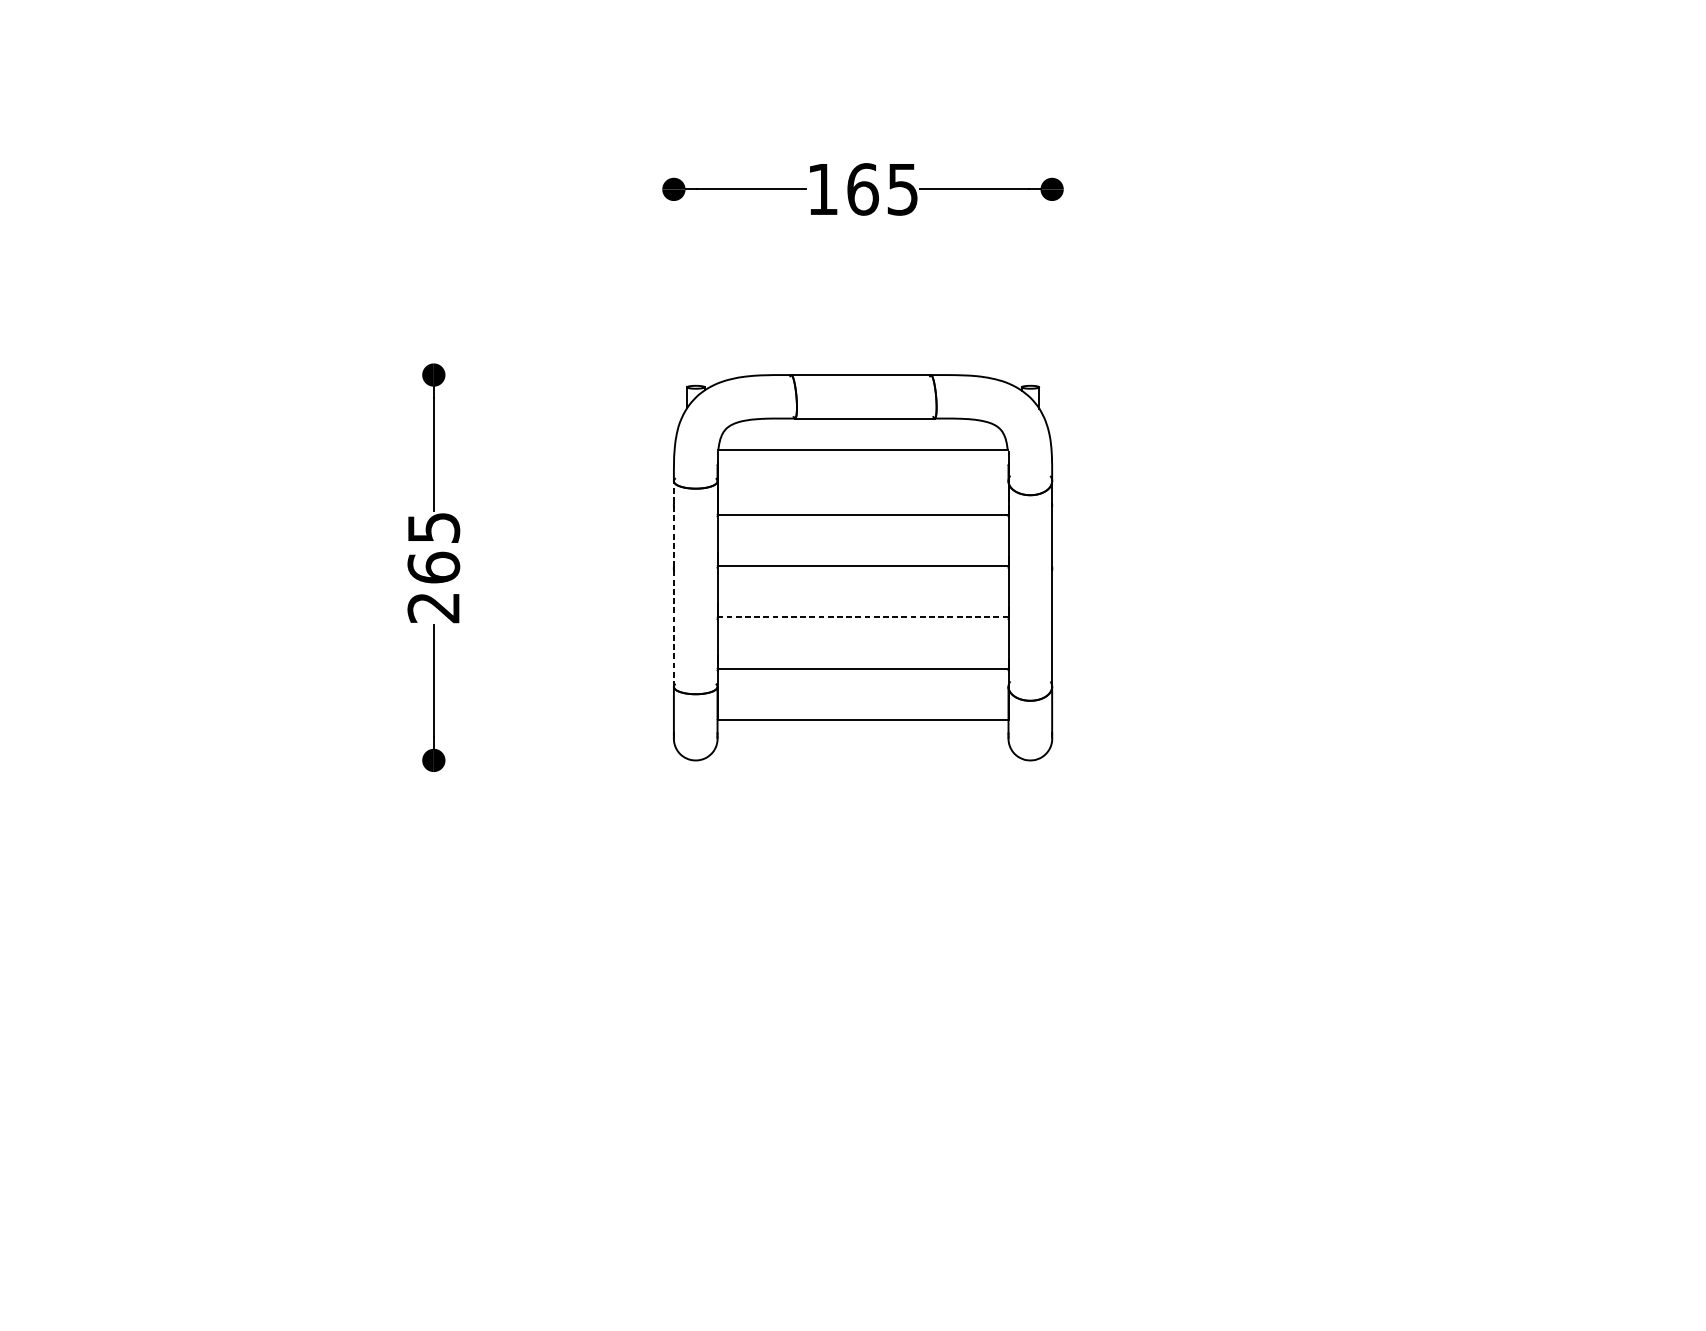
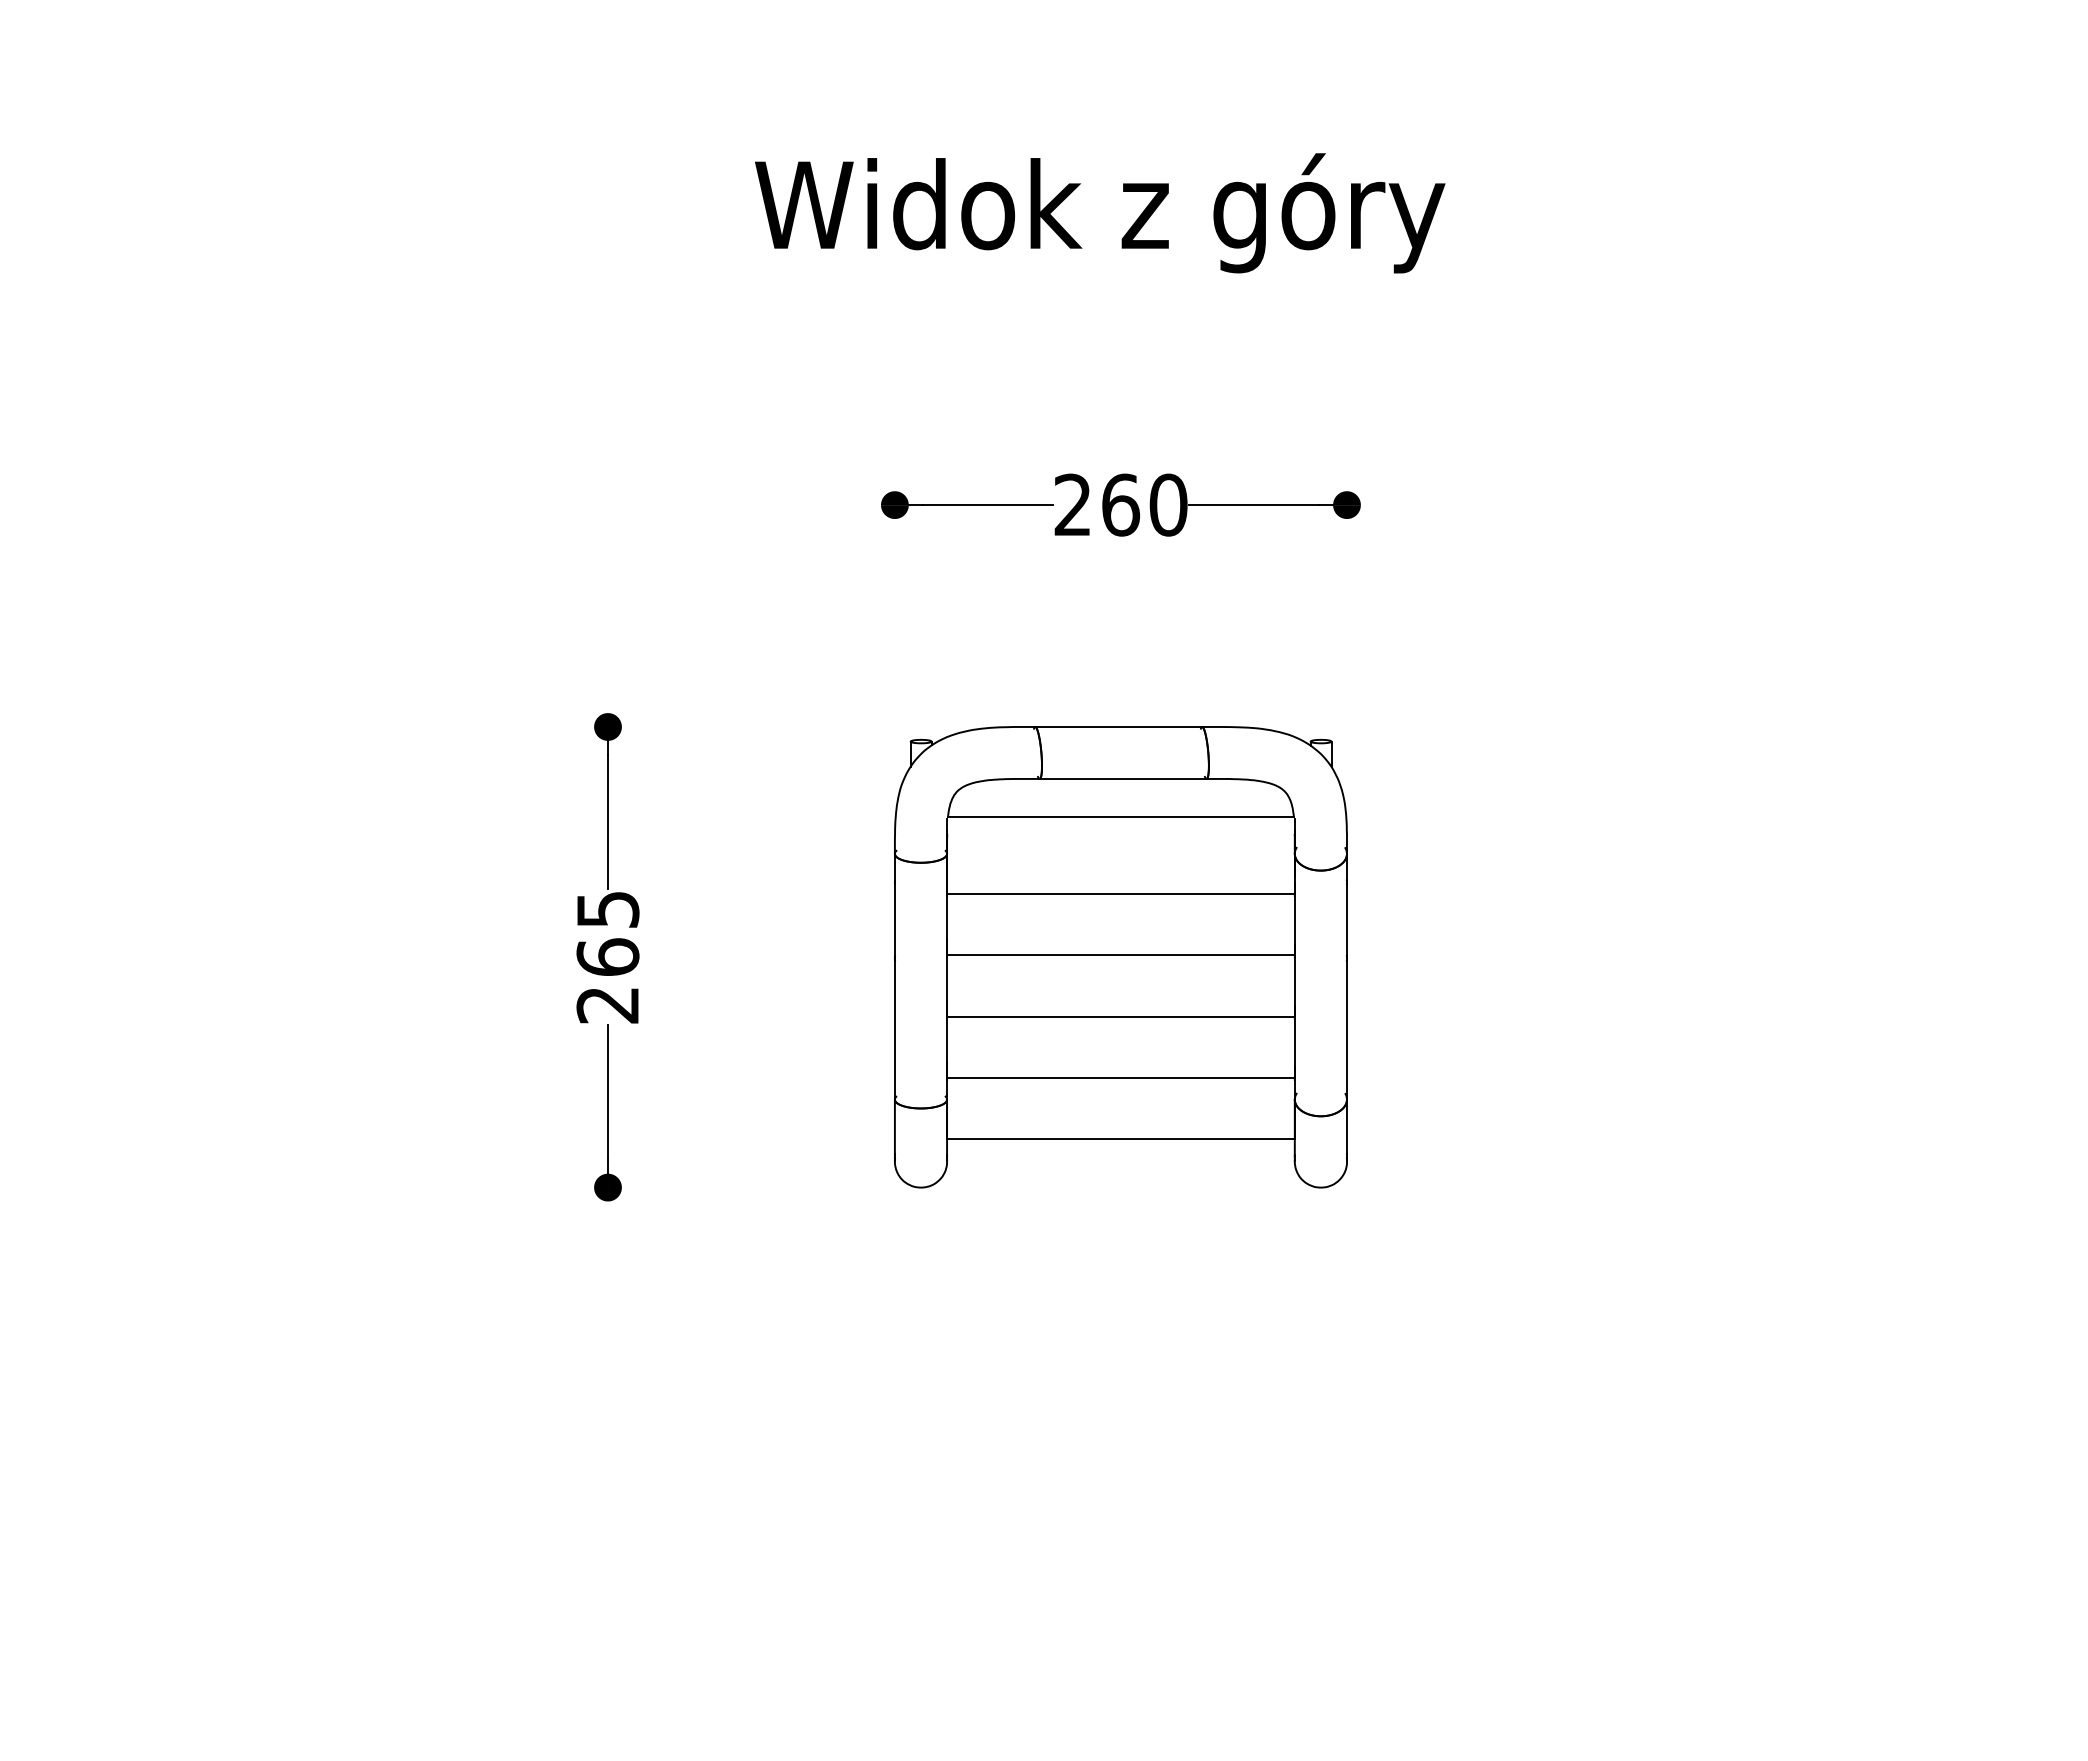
text: (862, 188) -> (1120, 504), 165 -> 260
line: (673, 583) -> (894, 976), dashed -> solid
line: (862, 617) -> (1120, 1016), dashed -> solid

